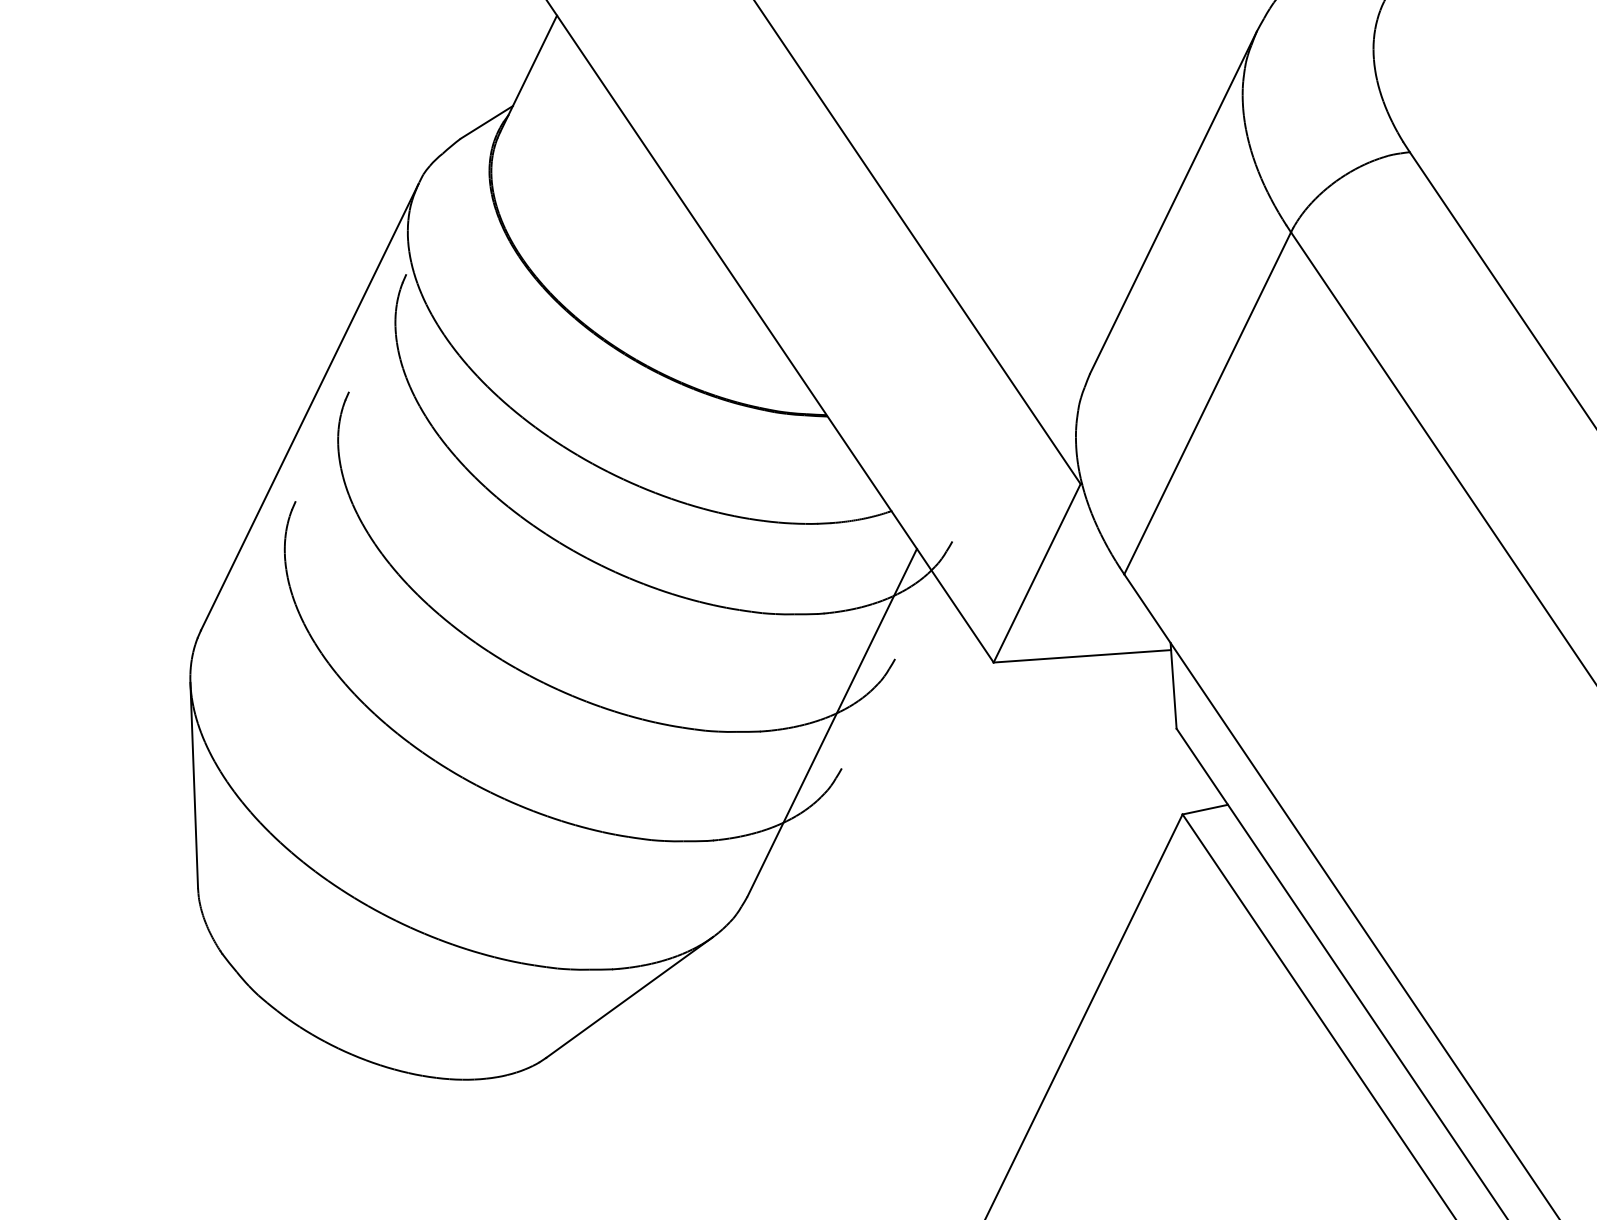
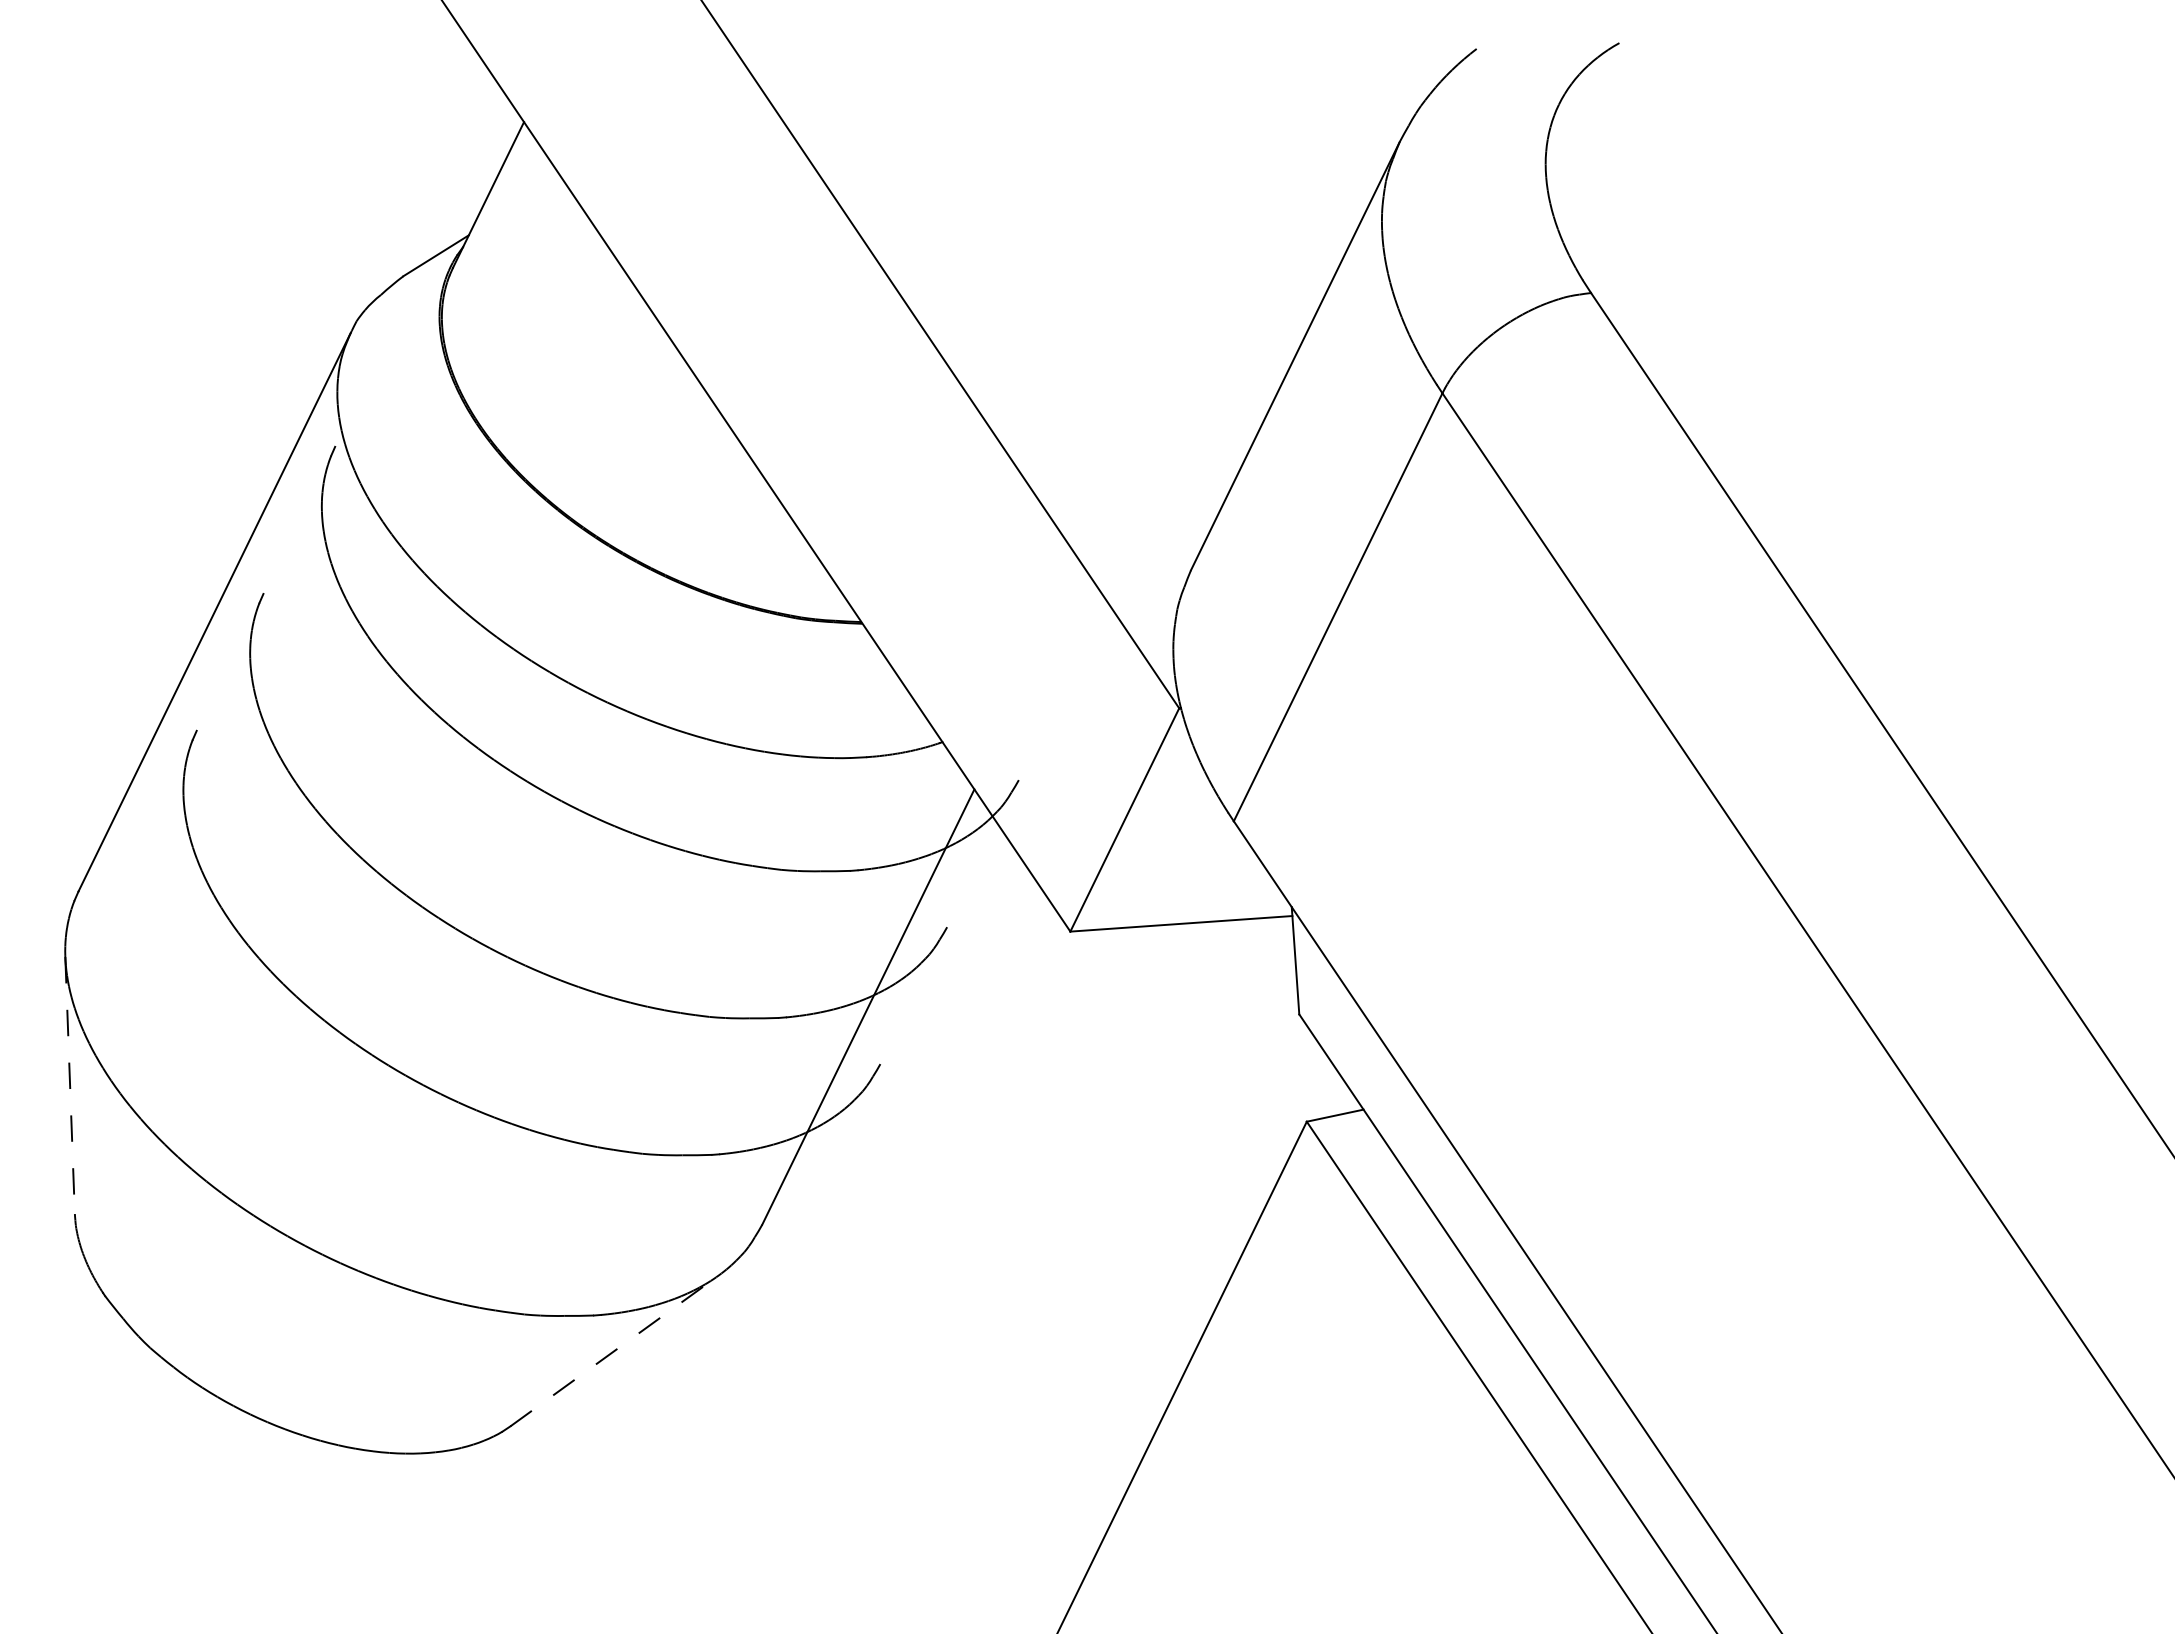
line: (194, 785) -> (70, 1085), solid -> dashed
line: (629, 997) -> (614, 1350), solid -> dashed

